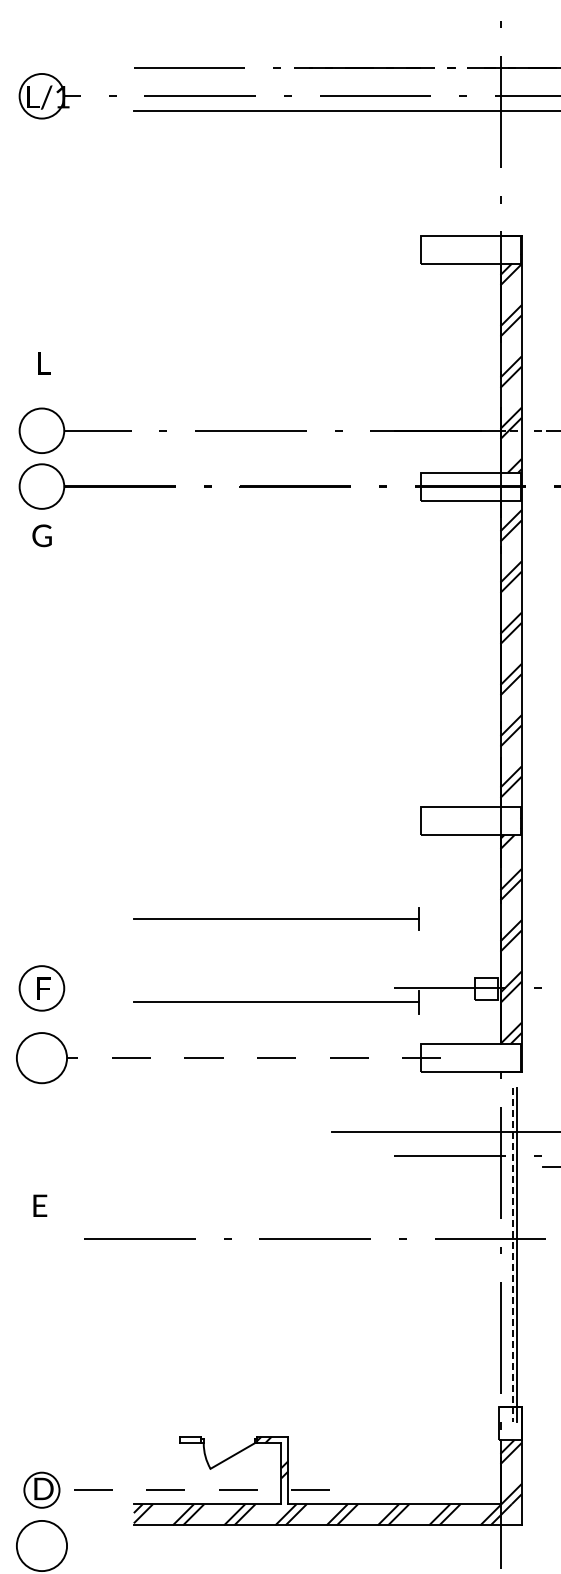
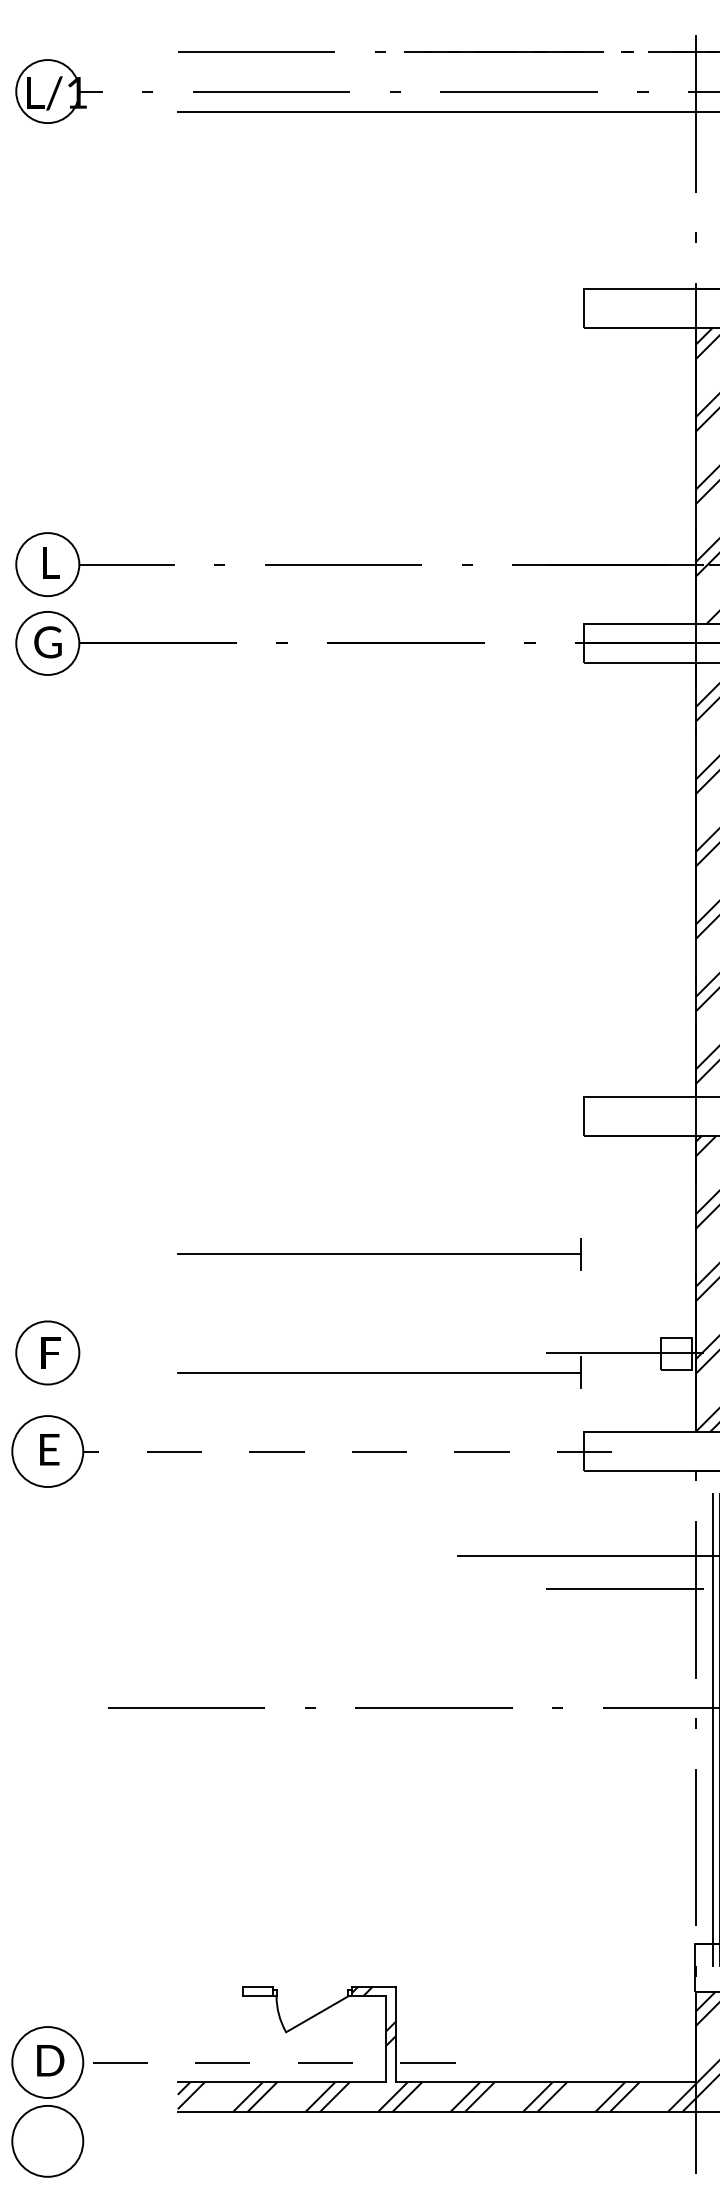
text: (44, 363) -> (51, 562), moved
text: (41, 535) -> (47, 641), moved
text: (40, 1205) -> (49, 1449), moved
line: (512, 1255) -> (713, 1730), dashed -> solid
circle: (41, 1490) -> (47, 2062), size x1.43

